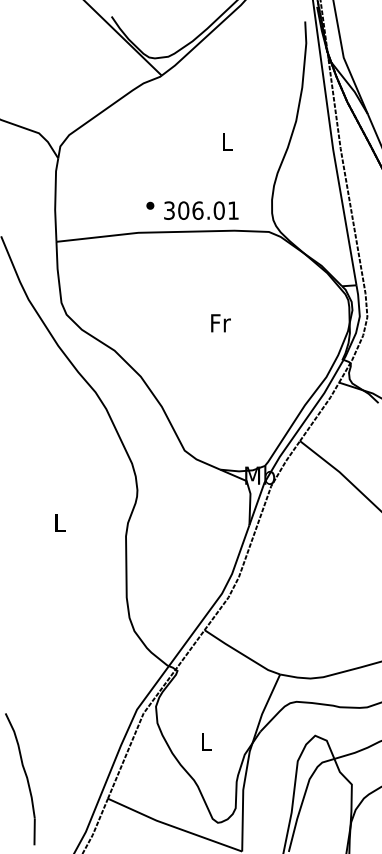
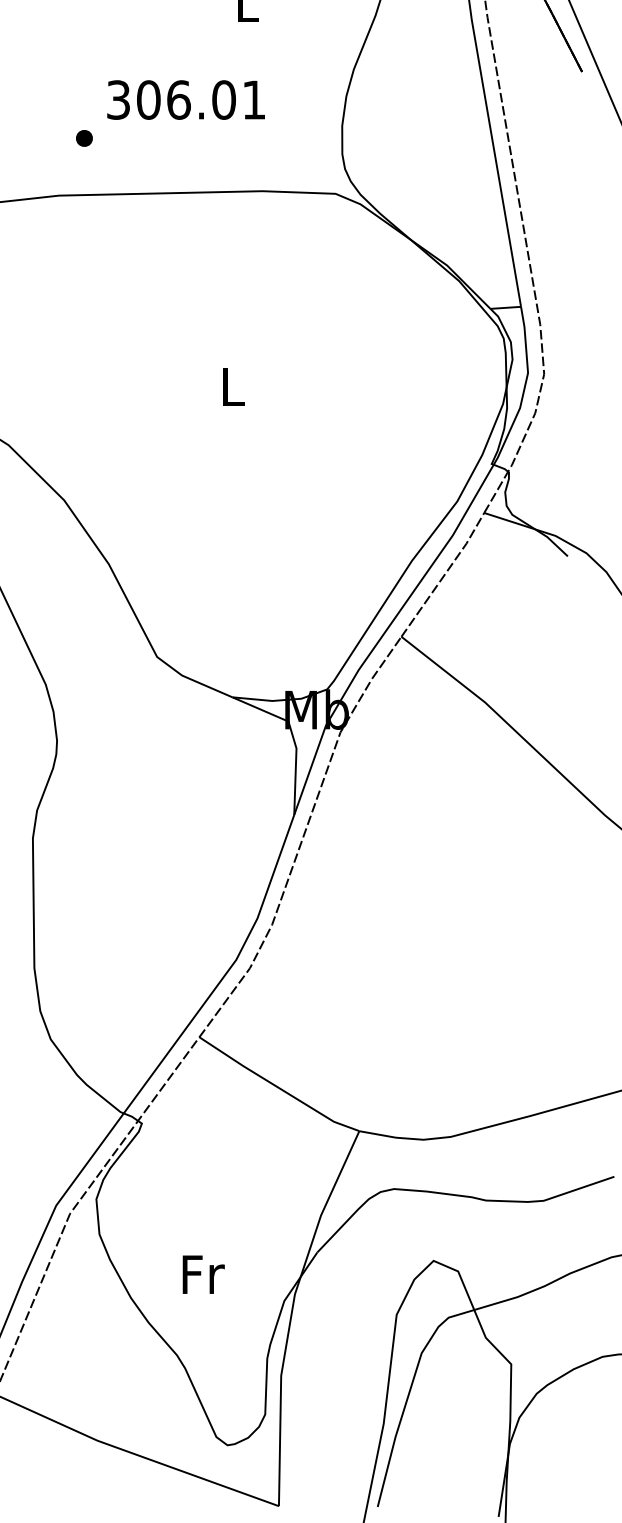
text: (201, 210) -> (186, 99), moved
text: (220, 323) -> (232, 387), Fr -> L
text: (206, 742) -> (203, 1275), L -> Fr

